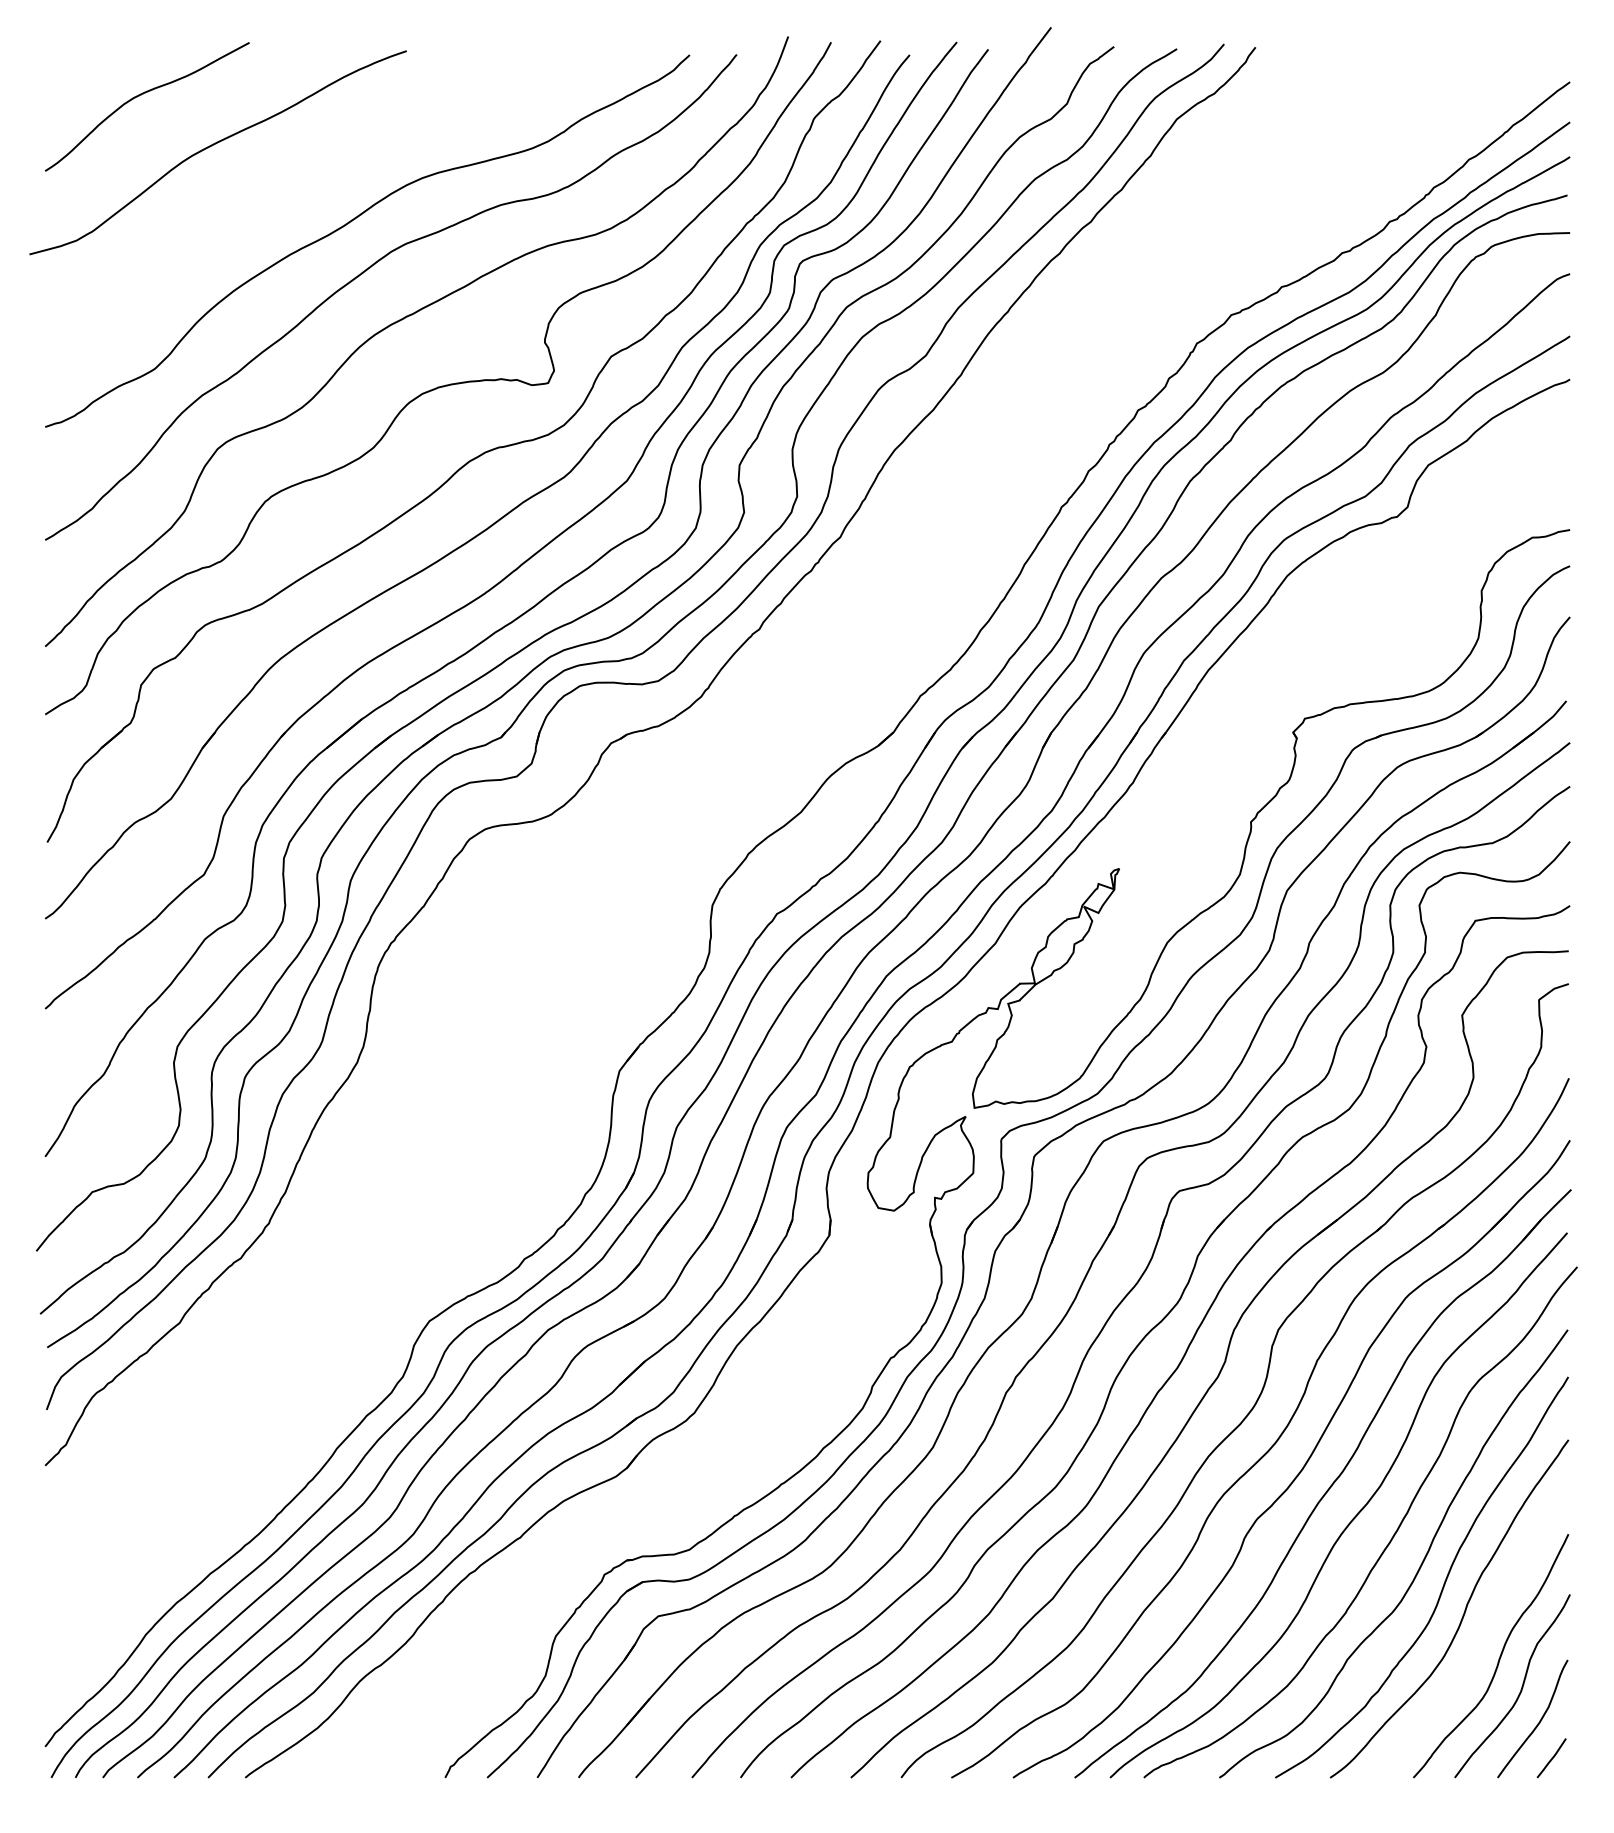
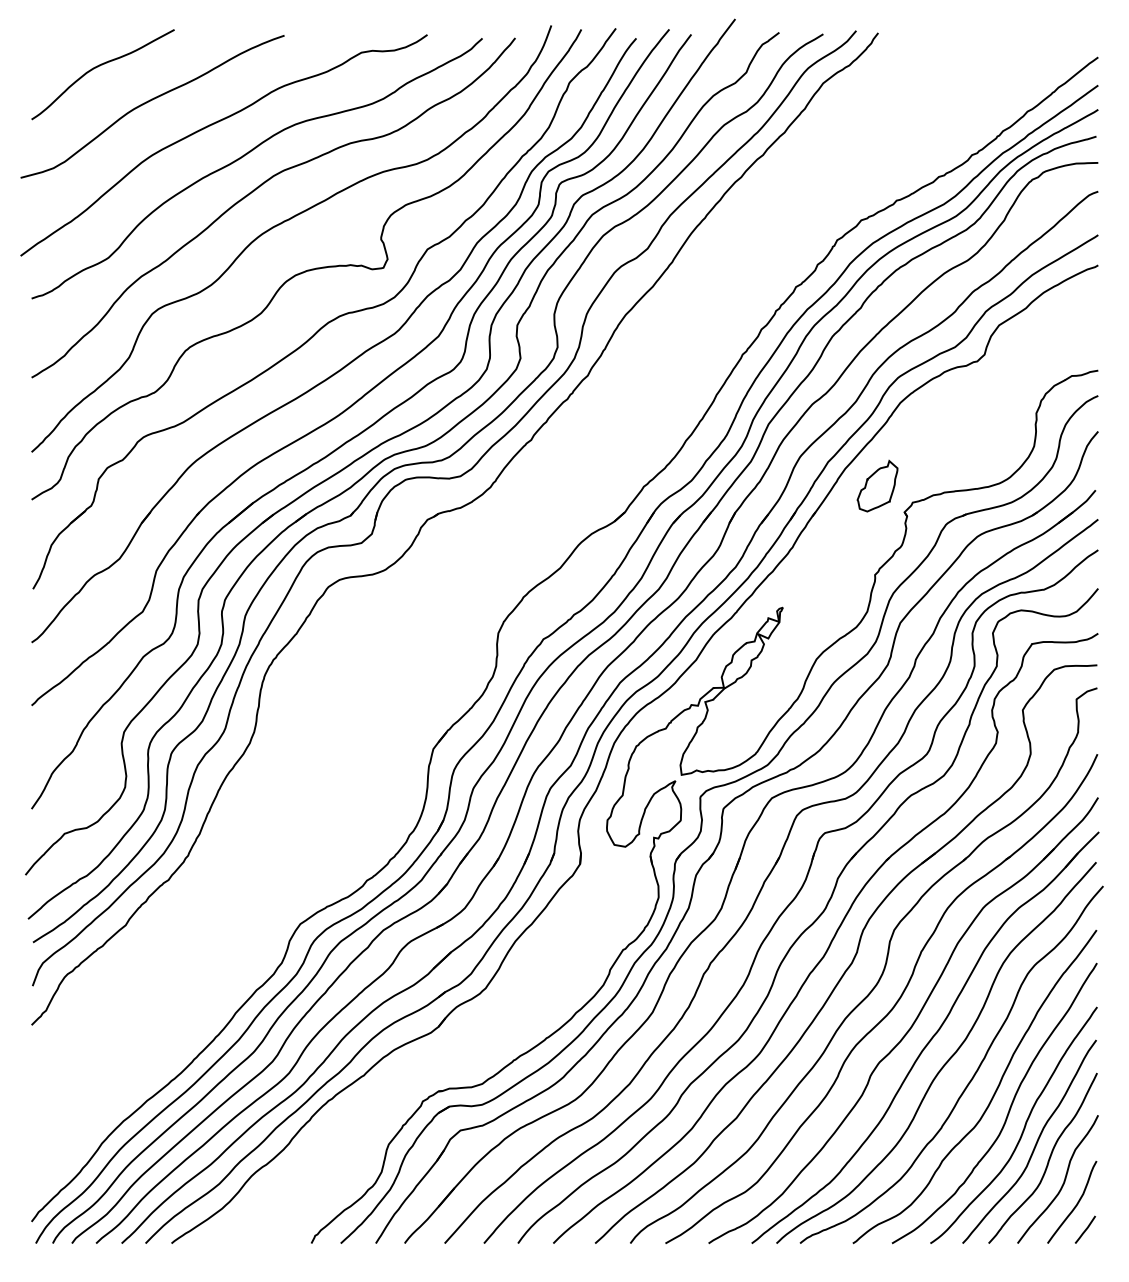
curve: (303, 179) -> (212, 125), added
part: (1254, 694) -> (877, 485), added
curve: (1480, 1634) -> (1035, 1143), added

